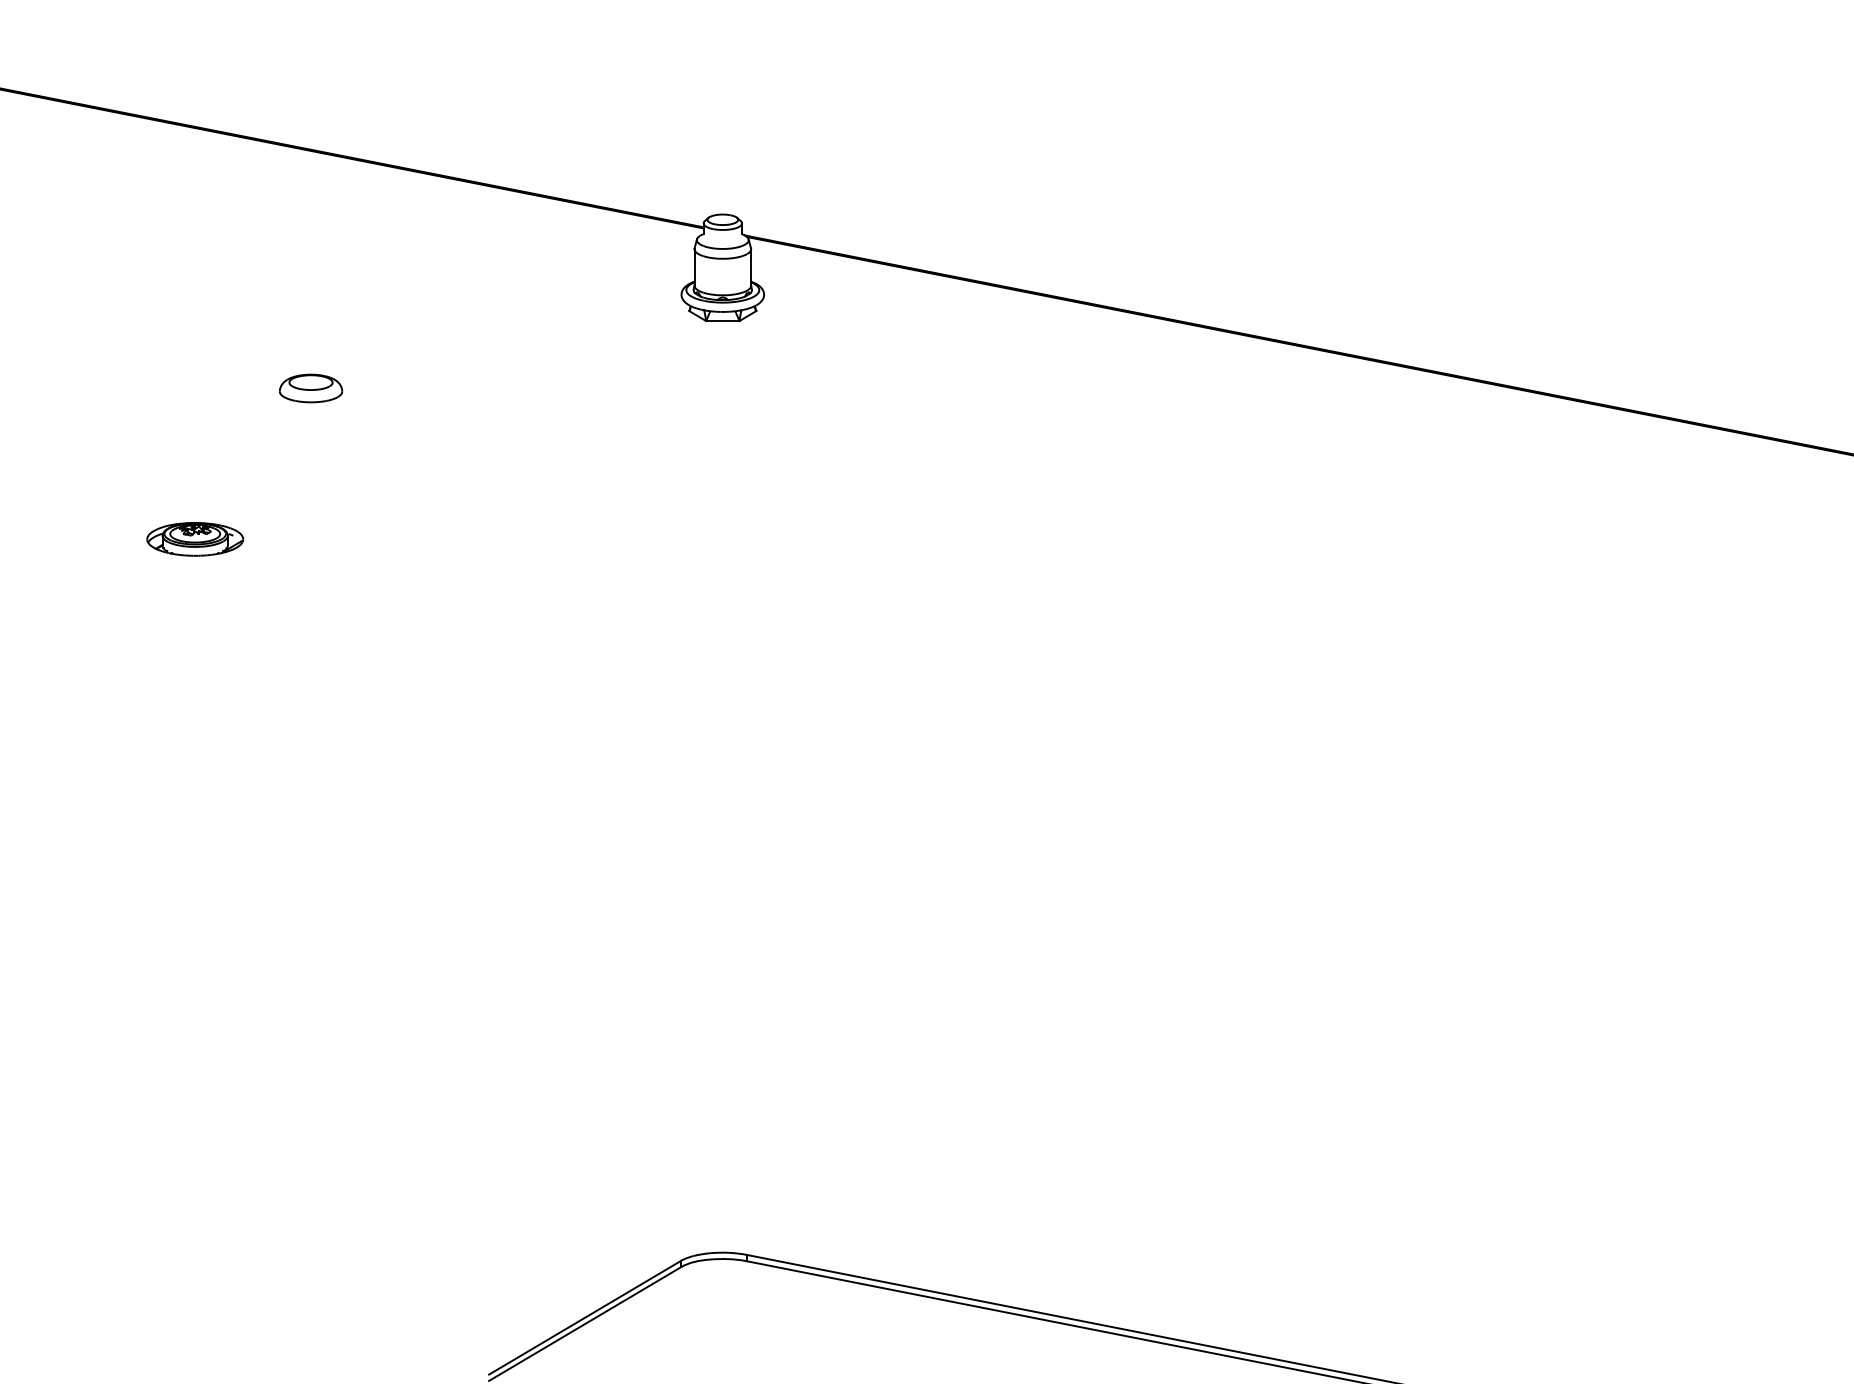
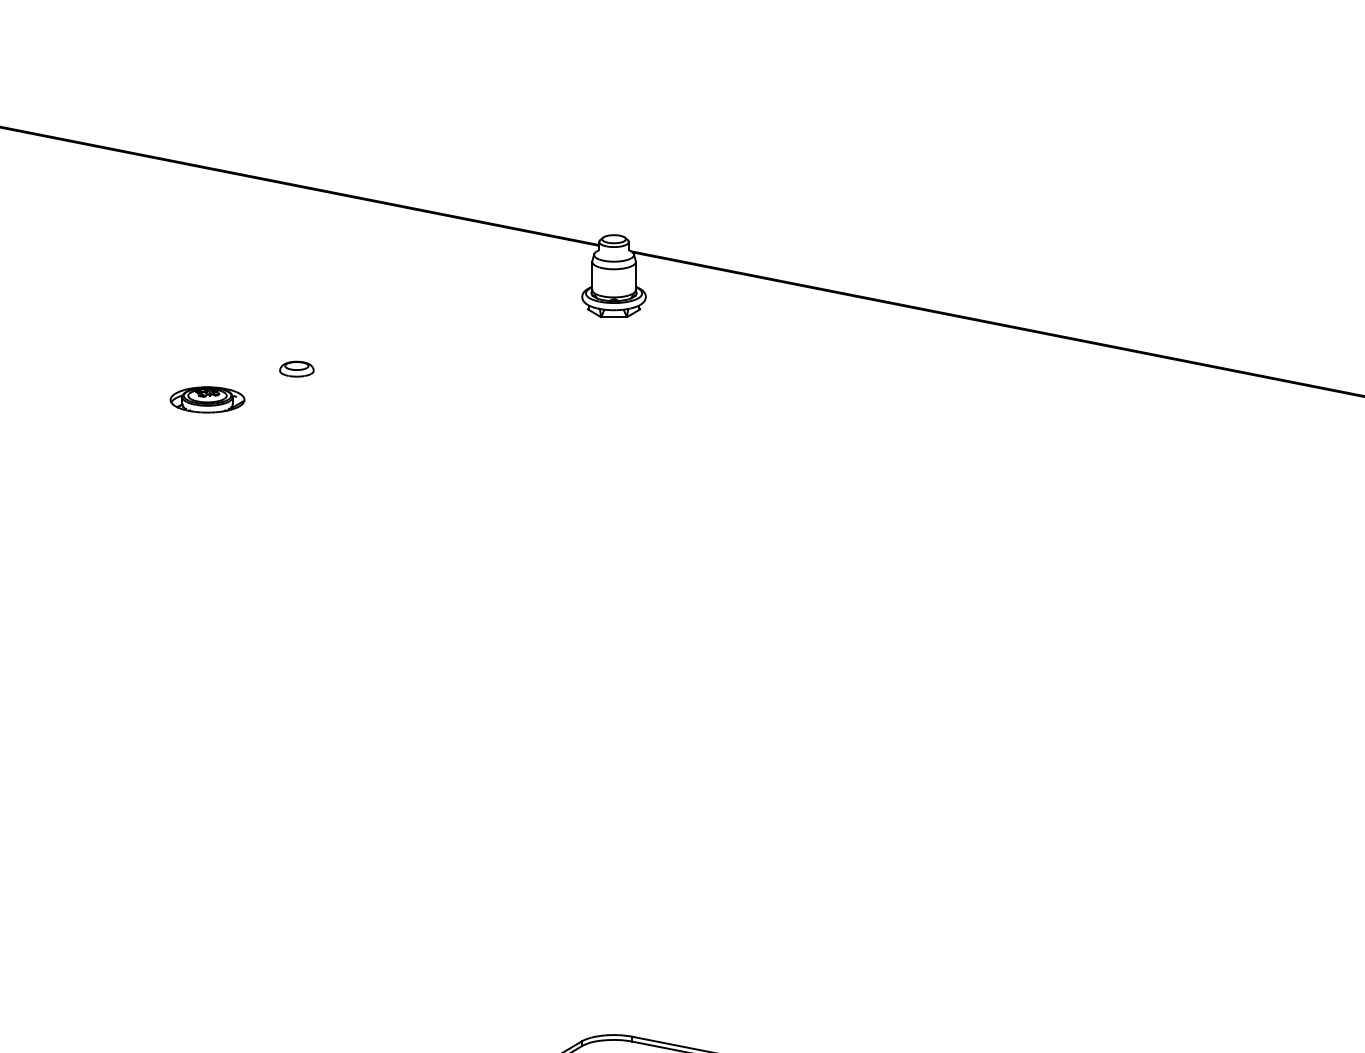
part: (311, 388) -> (297, 369), size x0.7
part: (195, 539) -> (207, 400), moved

